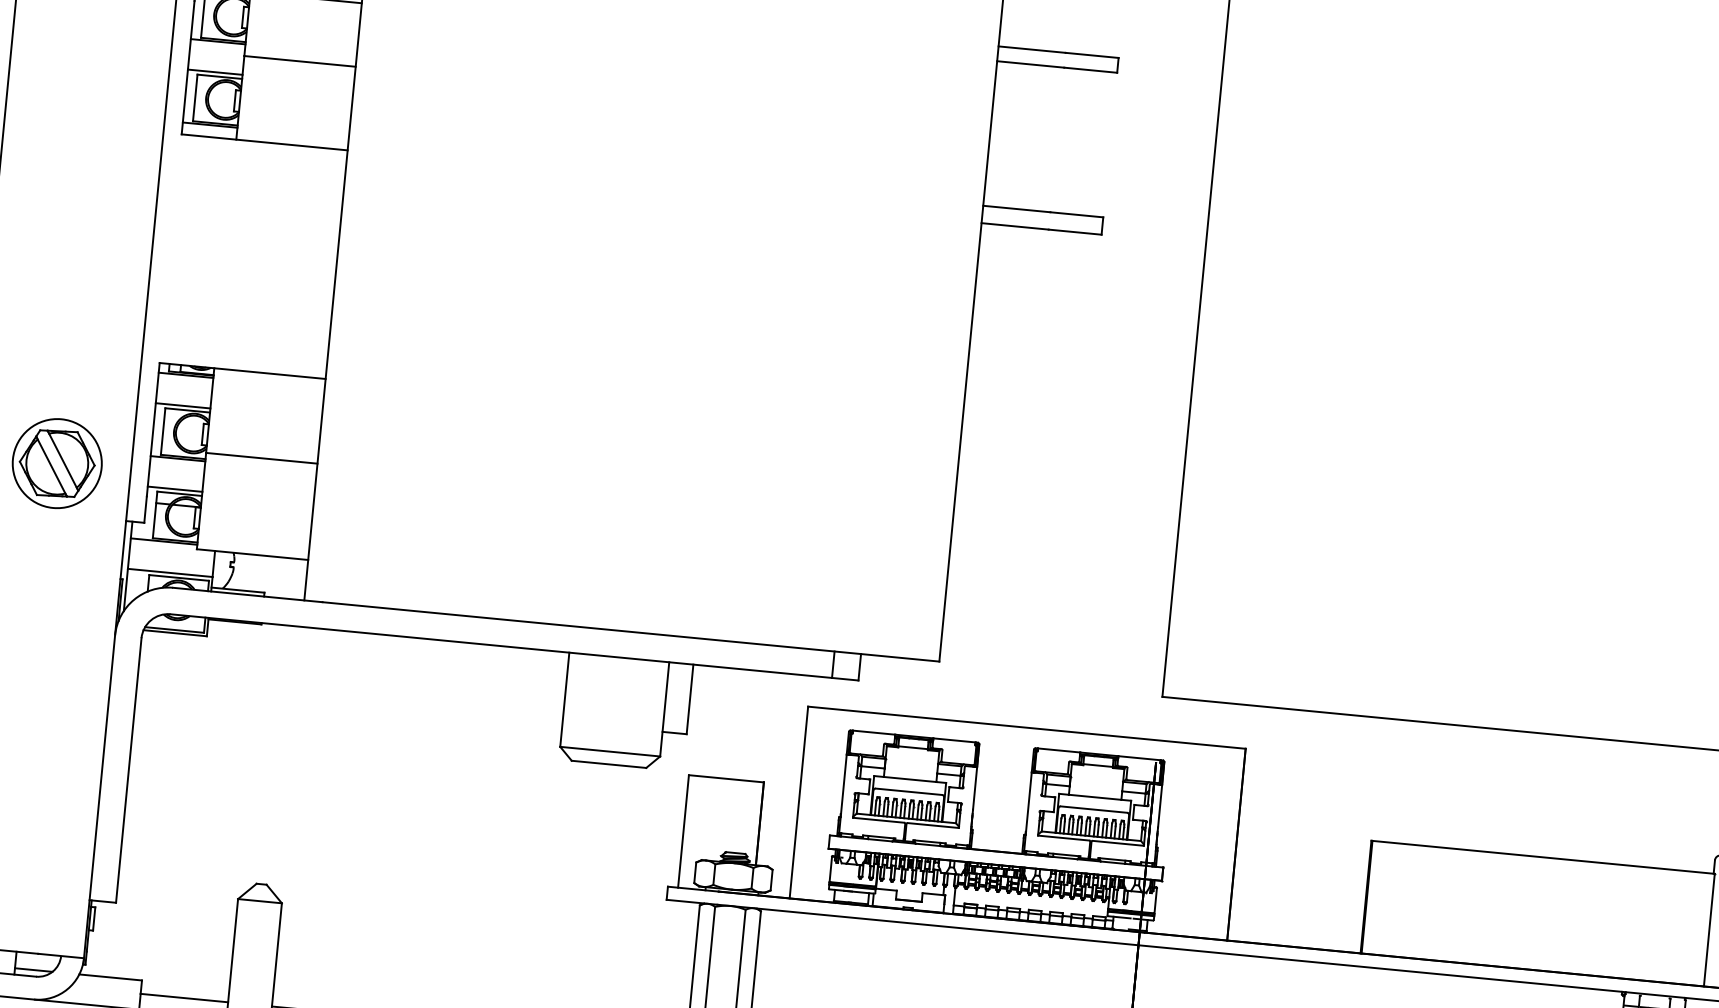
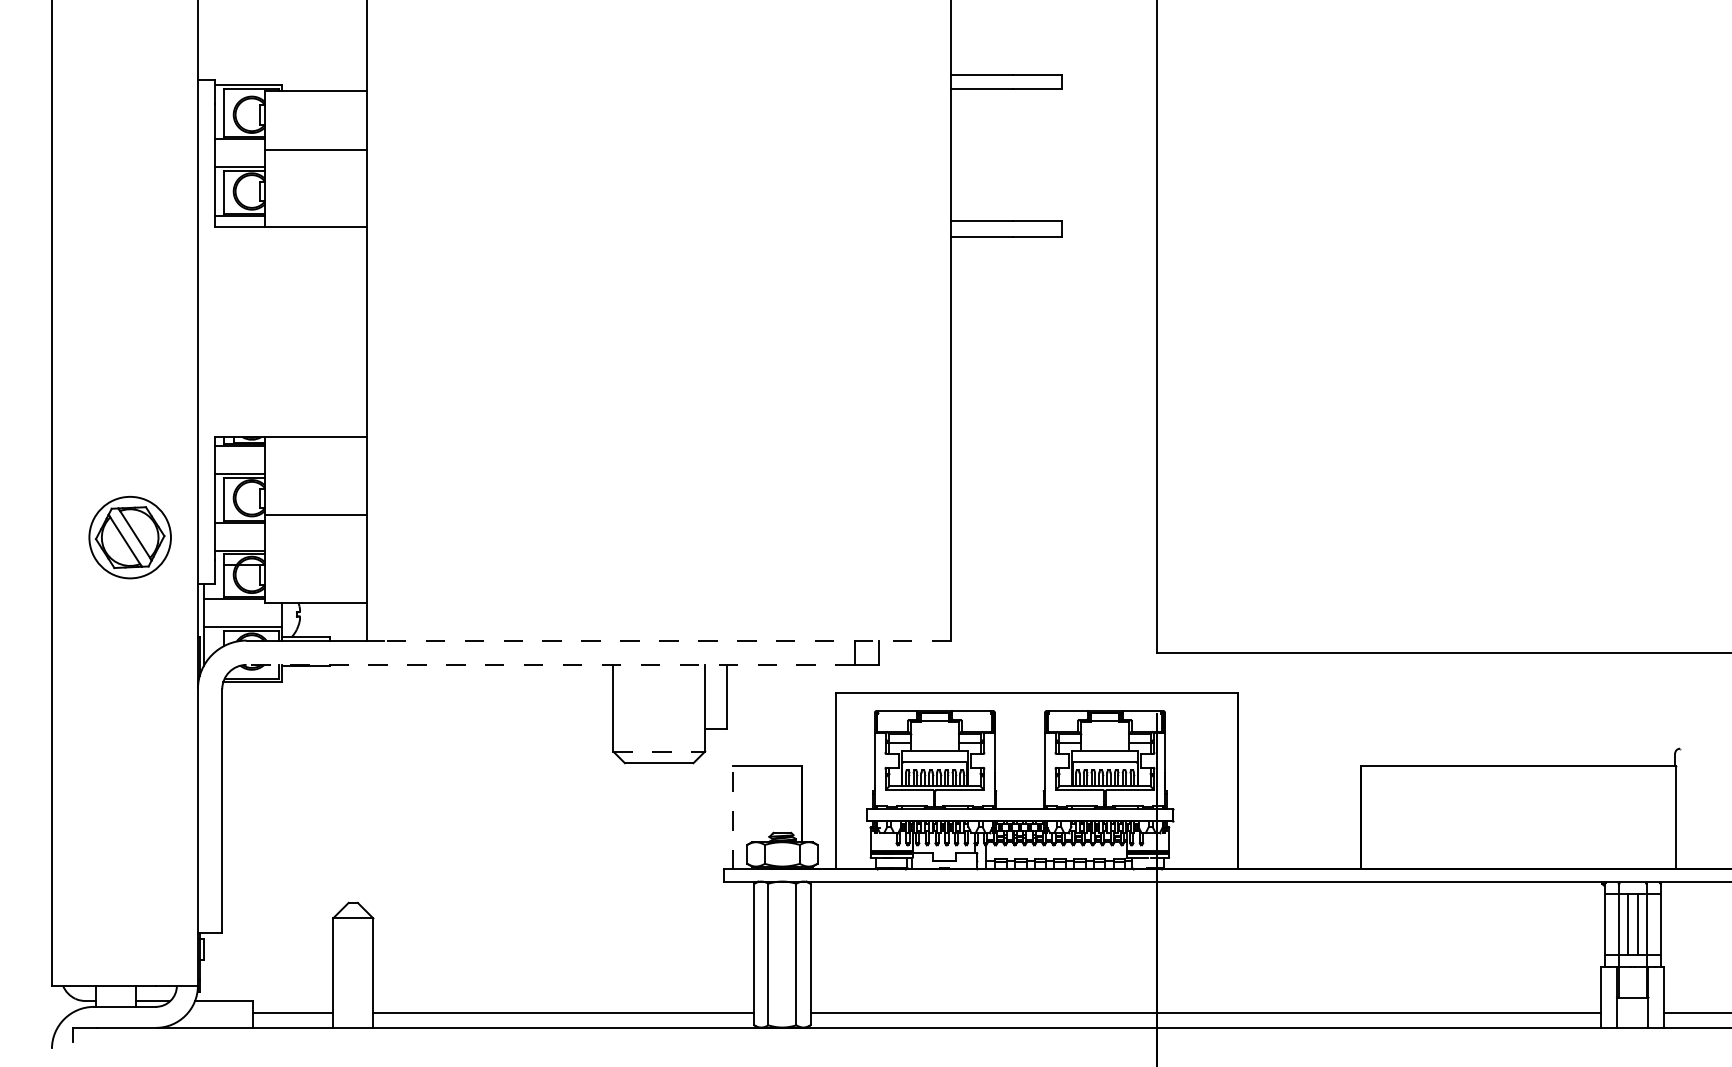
line: (630, 631) -> (667, 640), solid -> dashed
line: (501, 645) -> (550, 664), solid -> dashed
line: (610, 751) -> (659, 751), solid -> dashed
line: (683, 831) -> (732, 817), solid -> dashed

